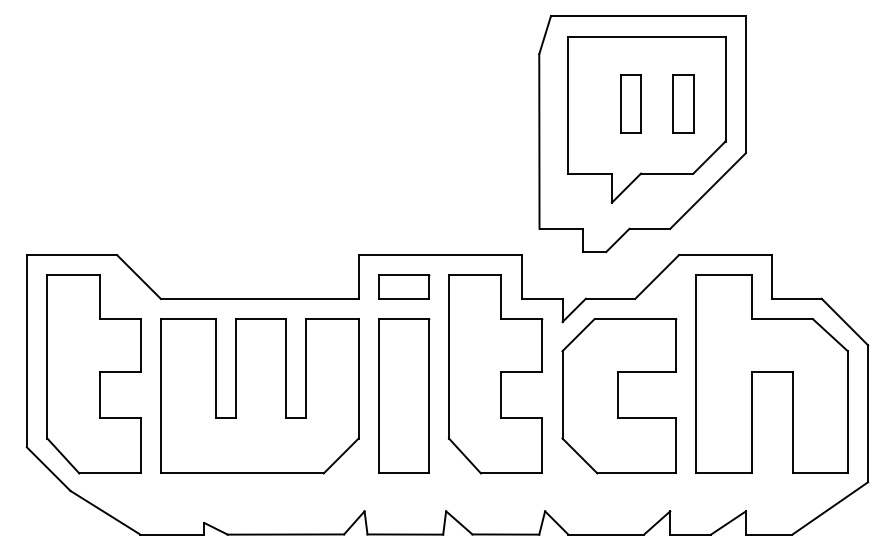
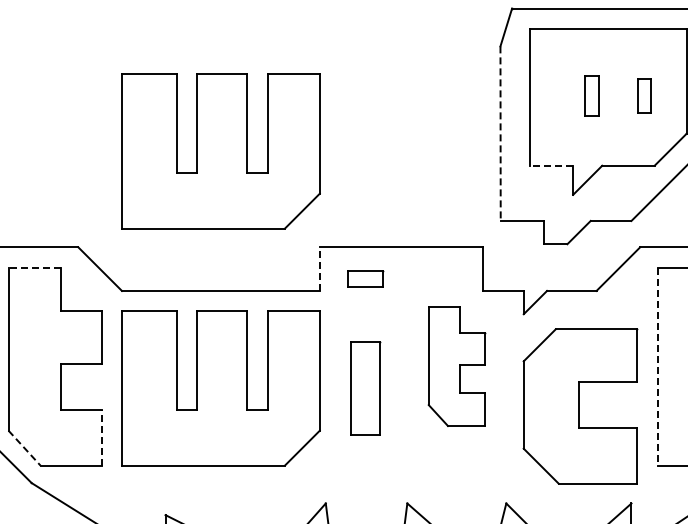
part: (630, 103) -> (591, 95), size x0.7
part: (683, 103) -> (644, 95), size x0.6
line: (539, 142) -> (500, 134), solid -> dashed
part: (259, 159) -> (220, 151), added
line: (590, 173) -> (551, 165), solid -> dashed
line: (73, 275) -> (34, 267), solid -> dashed
line: (358, 276) -> (319, 268), solid -> dashed
part: (404, 286) -> (365, 278), size x0.7
part: (495, 374) -> (456, 366), size x0.6
line: (696, 374) -> (657, 366), solid -> dashed
part: (404, 395) -> (365, 387), size x0.6
part: (619, 396) -> (580, 406), moved
line: (140, 445) -> (101, 437), solid -> dashed
line: (63, 456) -> (24, 448), solid -> dashed

